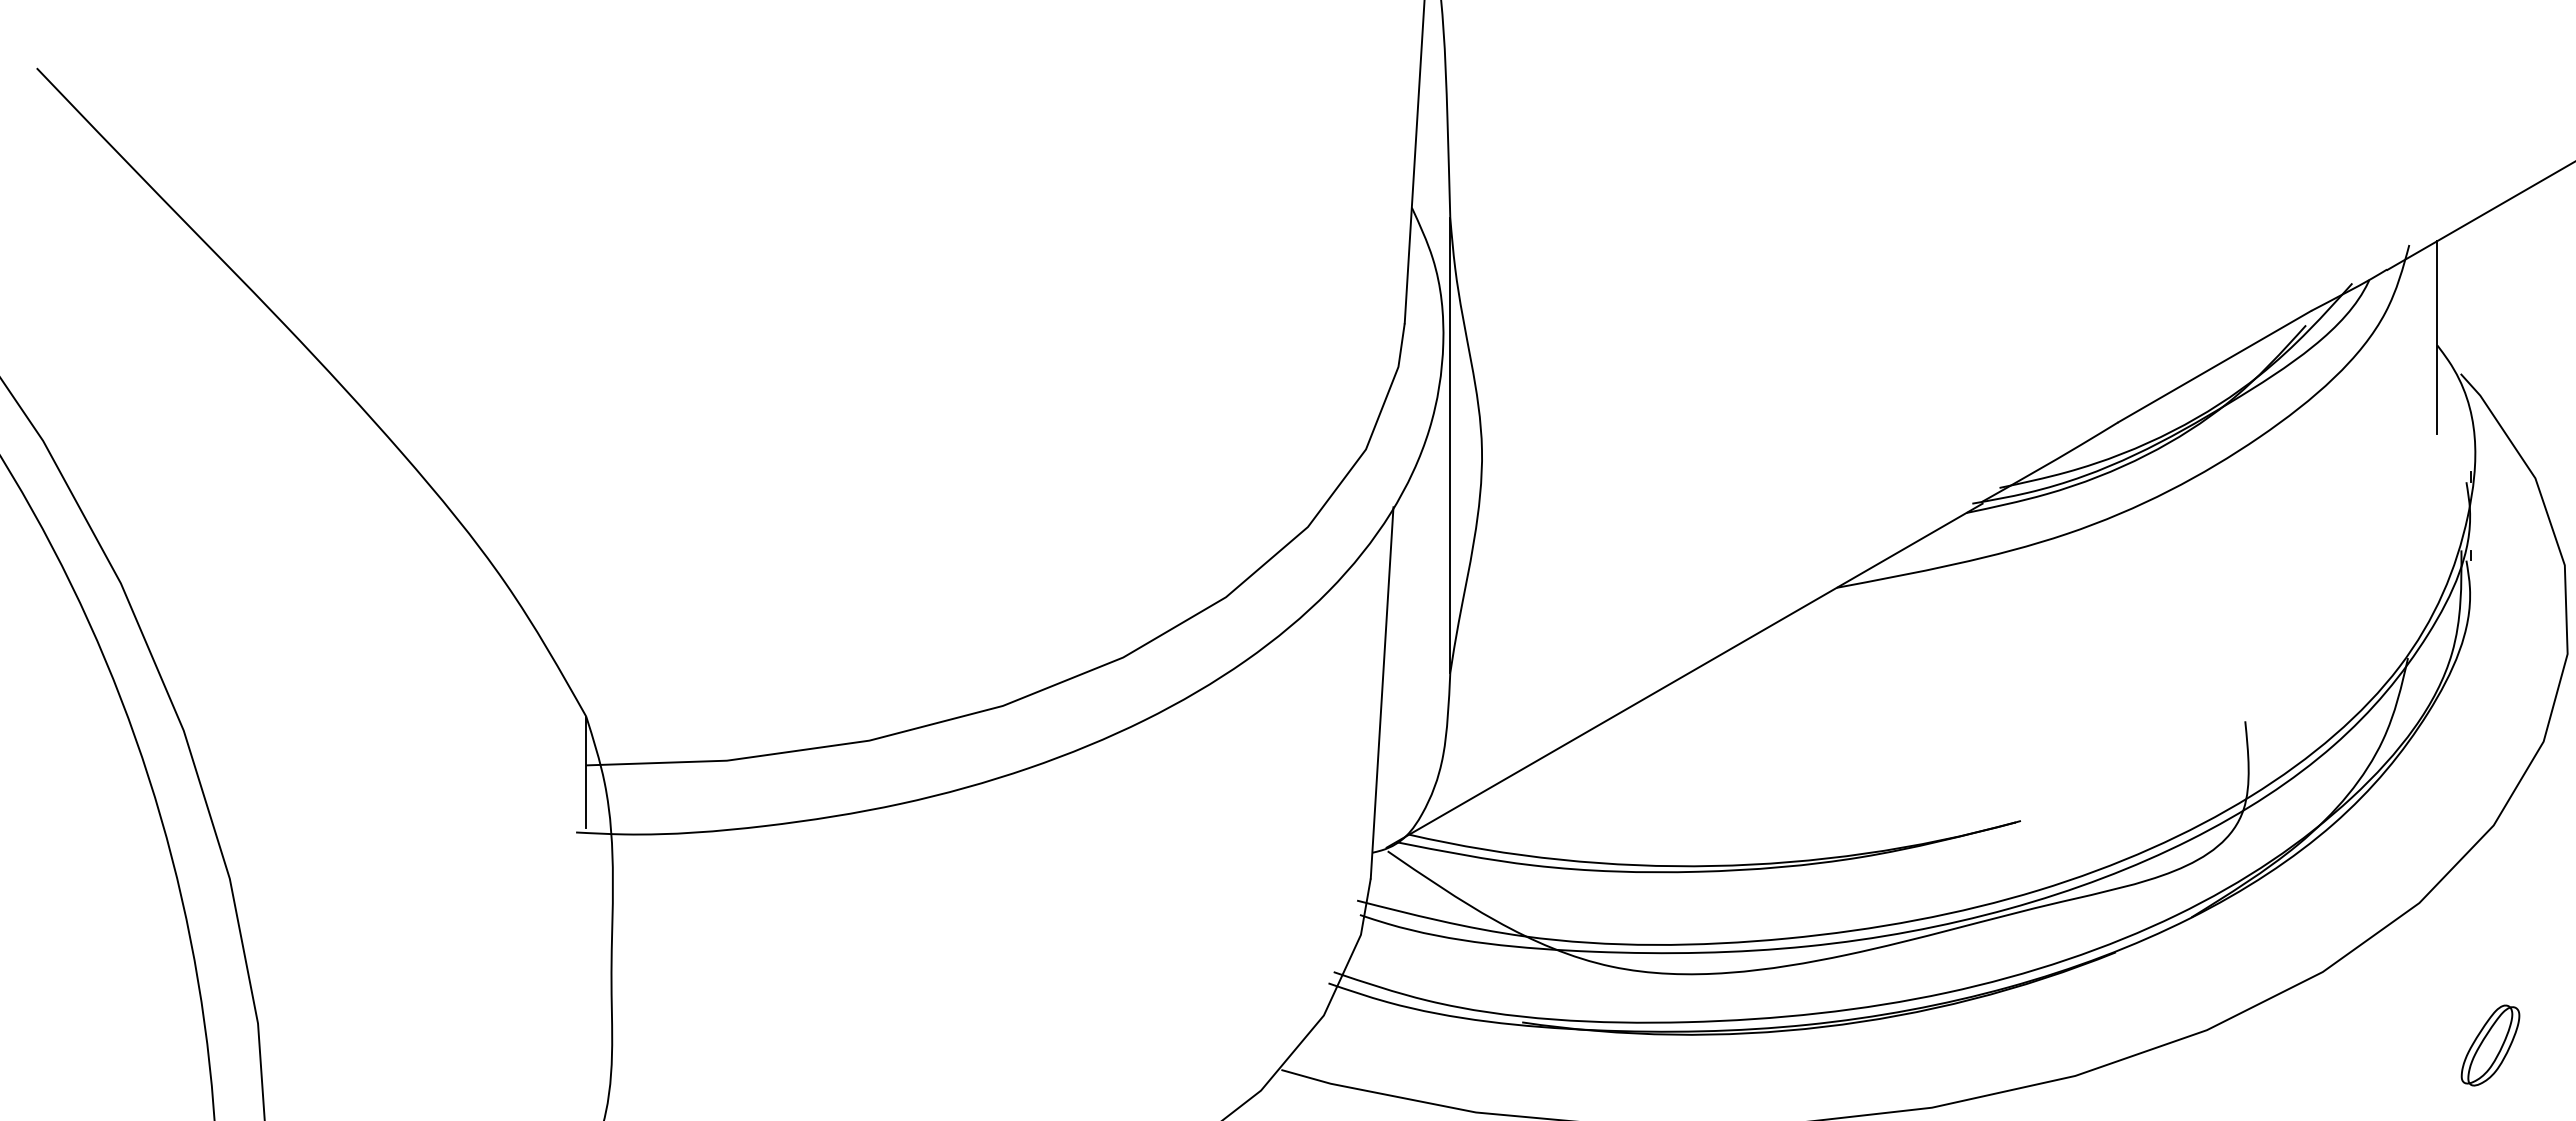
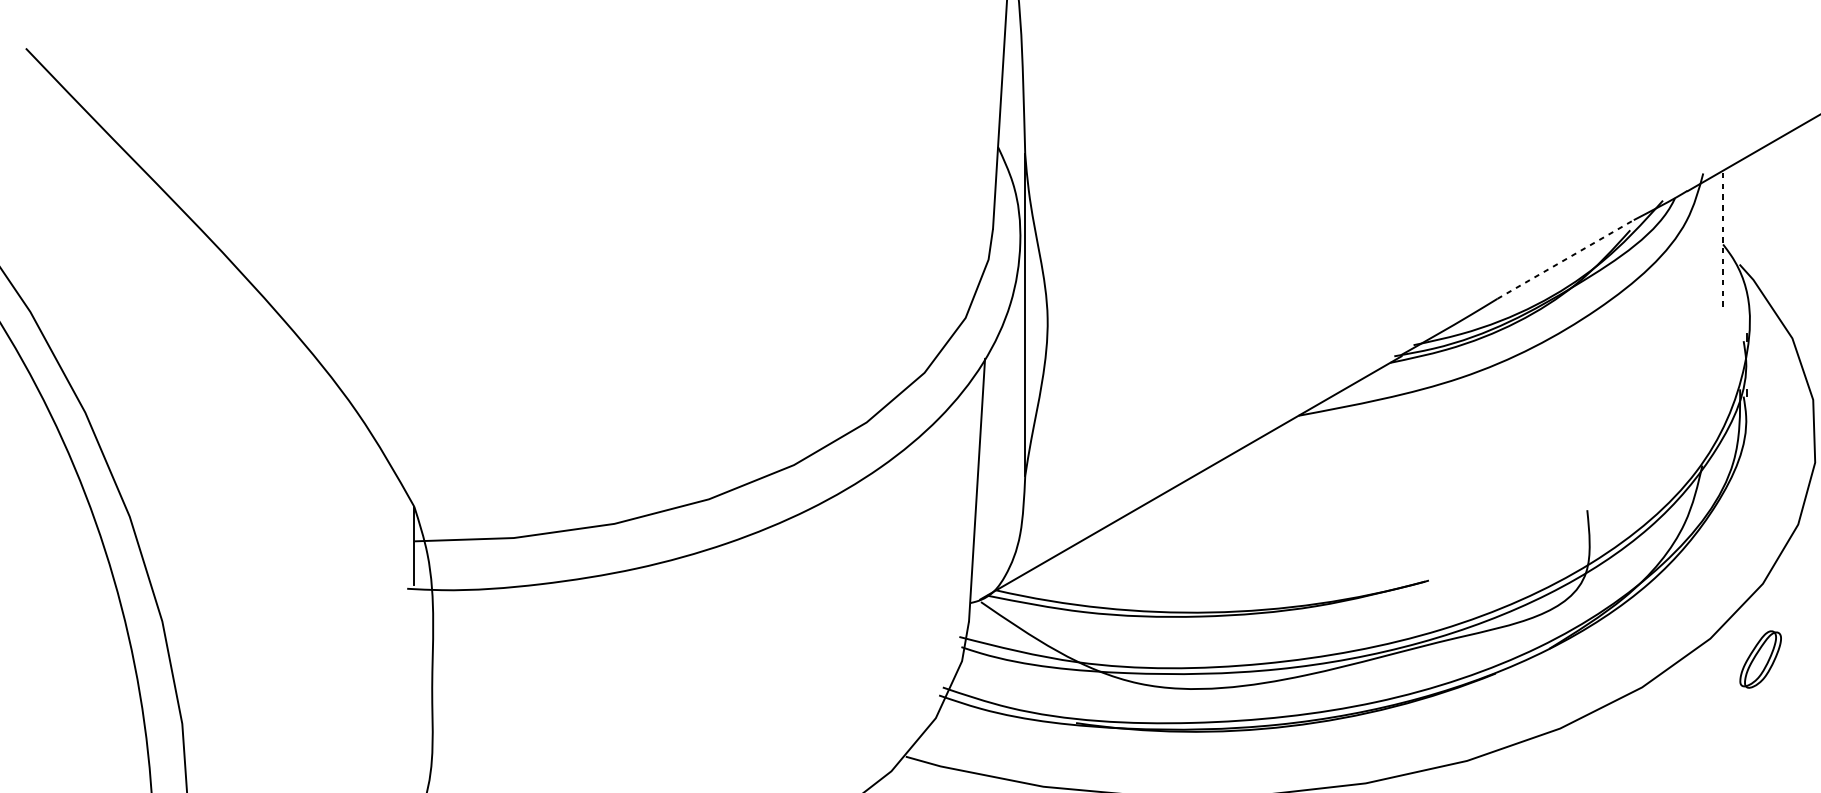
line: (2437, 336) -> (1723, 238), solid -> dashed
line: (2215, 366) -> (1566, 259), solid -> dashed
part: (2490, 1045) -> (1760, 659), moved

